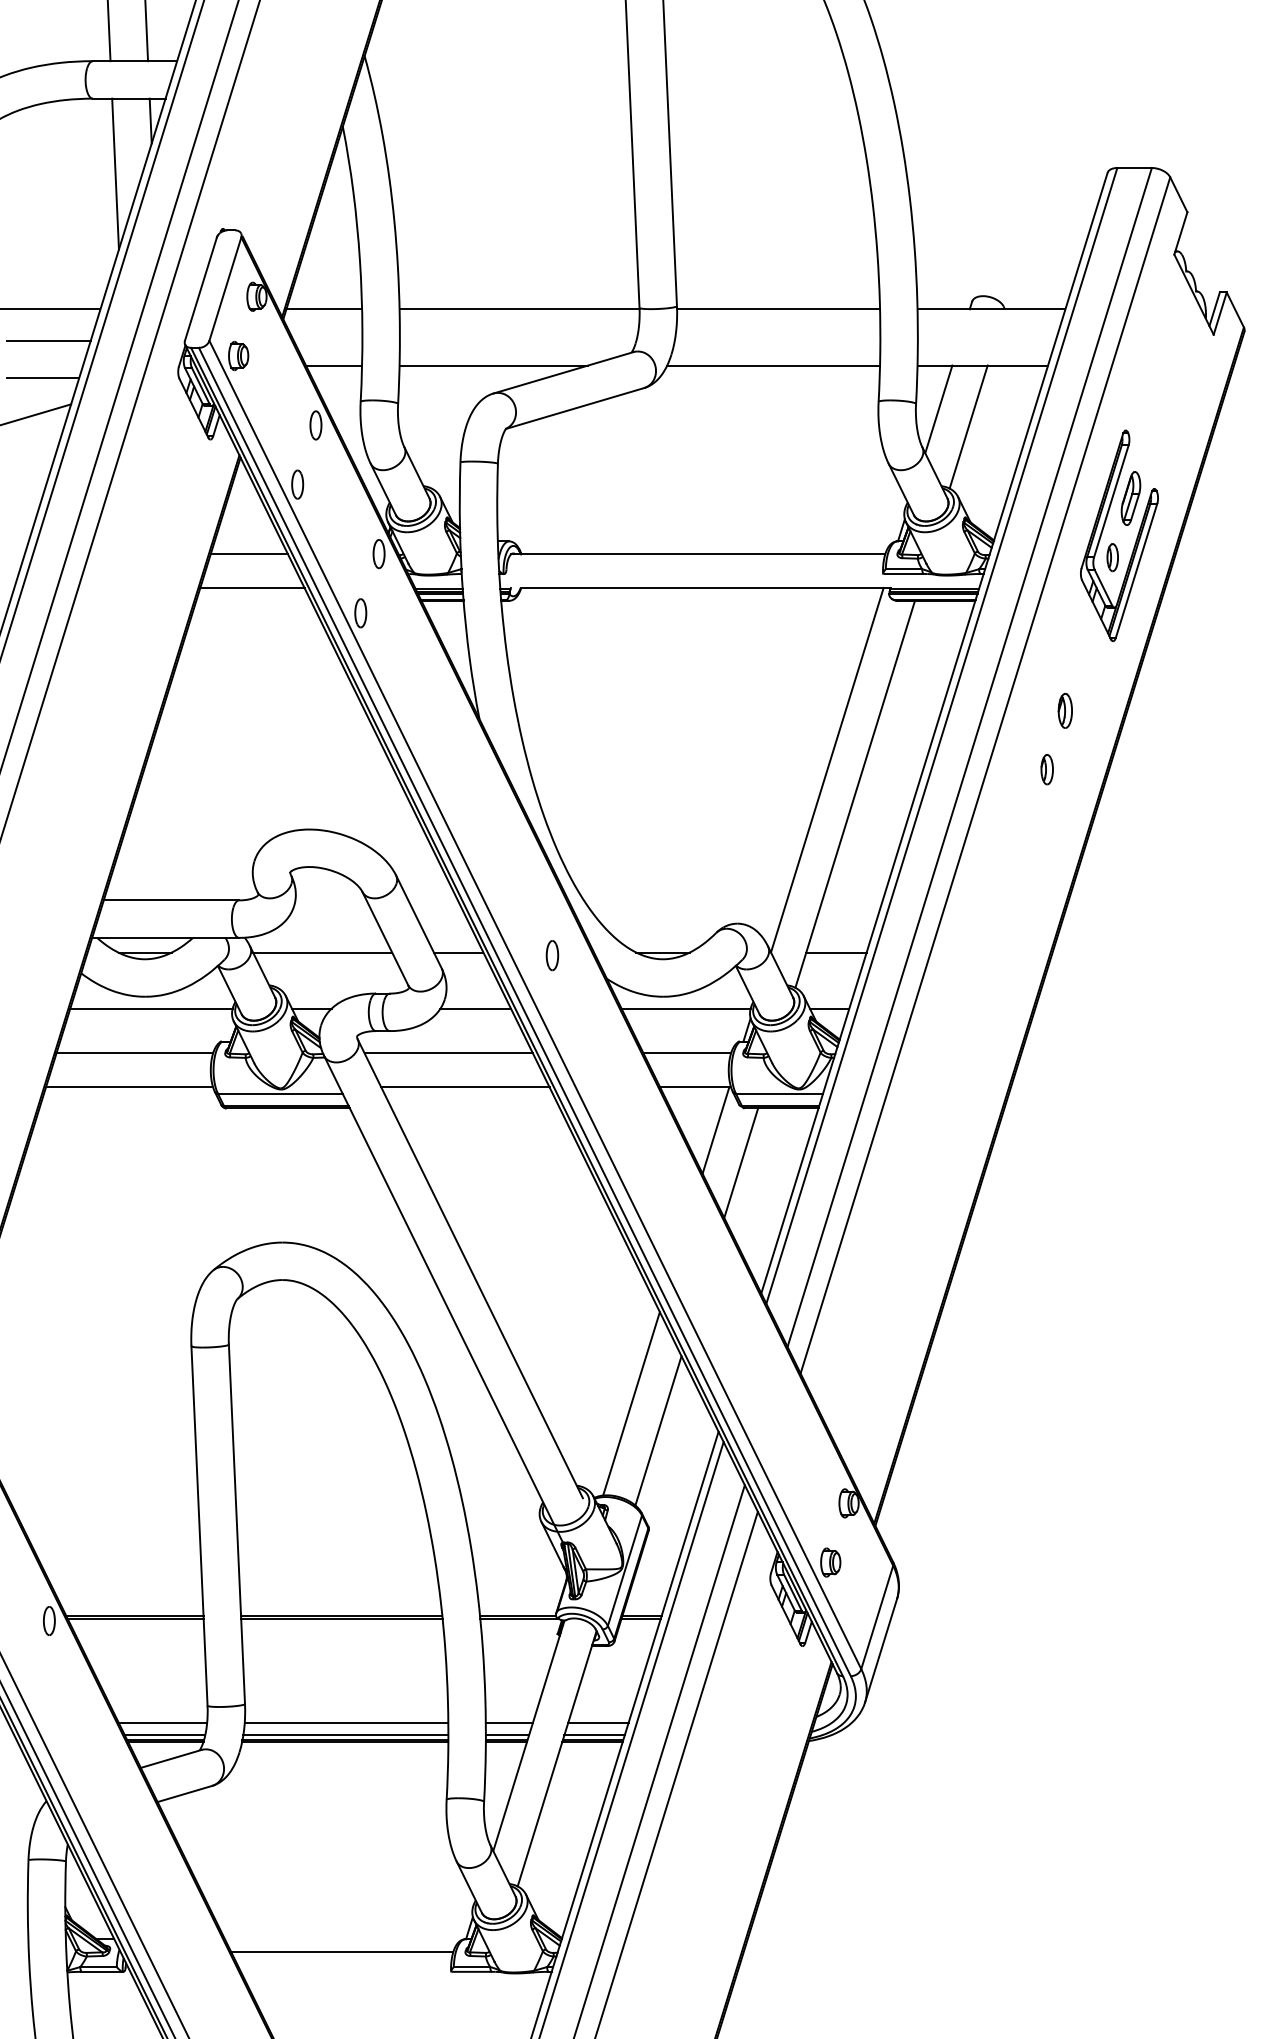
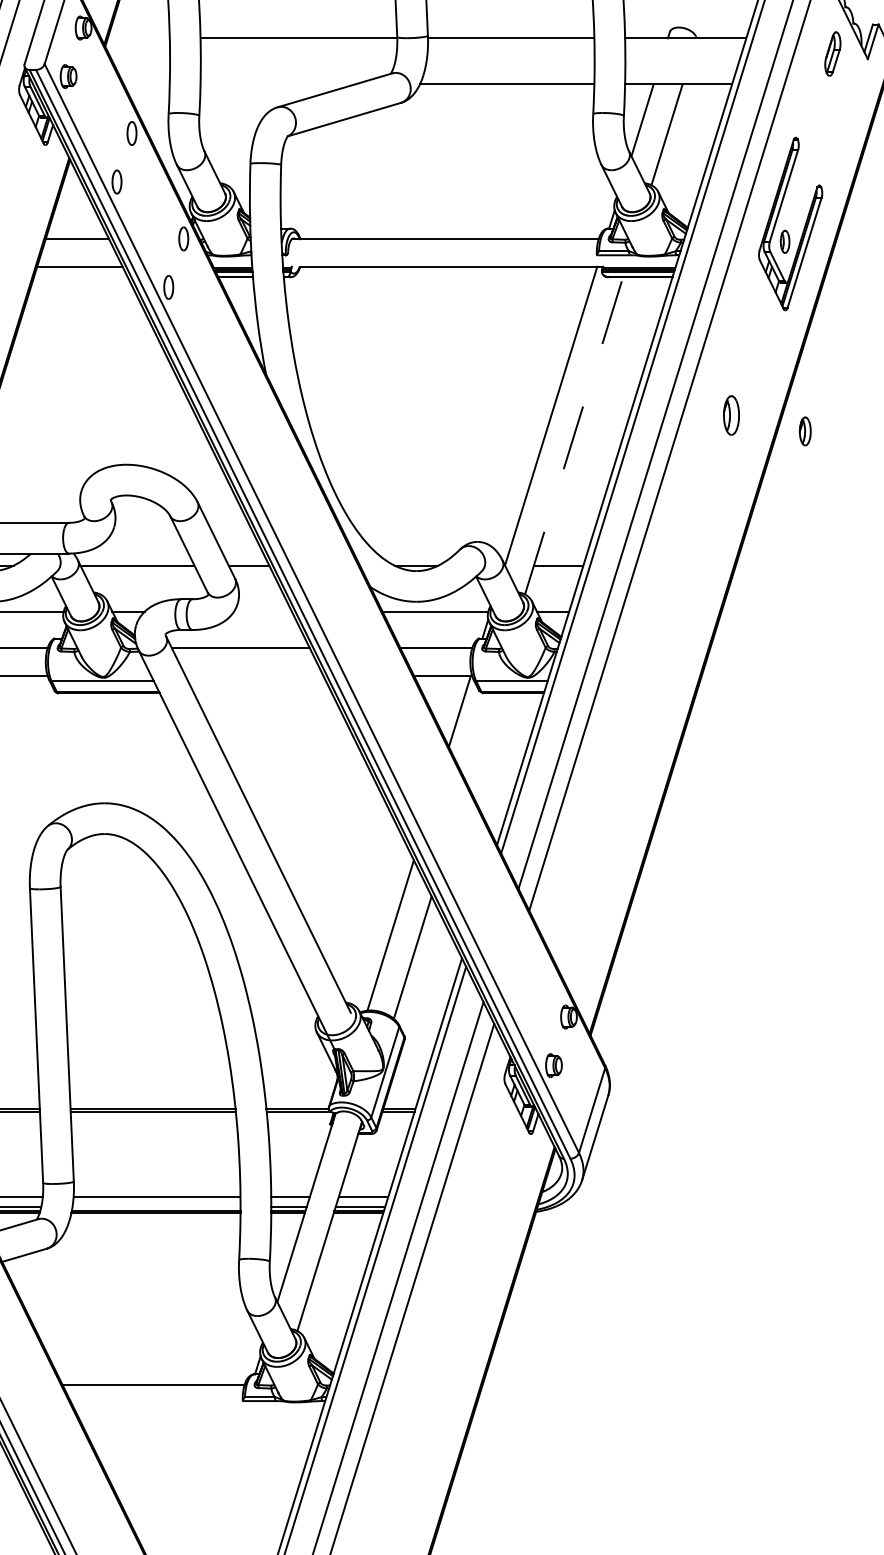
line: (324, 309) -> (139, 38), removed
line: (333, 365) -> (146, 84), removed
line: (493, 365) -> (277, 84), removed
part: (1130, 498) -> (832, 54), moved
part: (1064, 710) -> (804, 431), moved
part: (1046, 769) -> (730, 415), size x1.6
line: (855, 794) -> (574, 436), solid -> dashed
part: (552, 955) -> (325, 568), removed
line: (475, 1008) -> (262, 611), removed
line: (465, 1087) -> (254, 676), removed
line: (741, 1162) -> (480, 737), removed
line: (345, 1735) -> (156, 1207), removed

